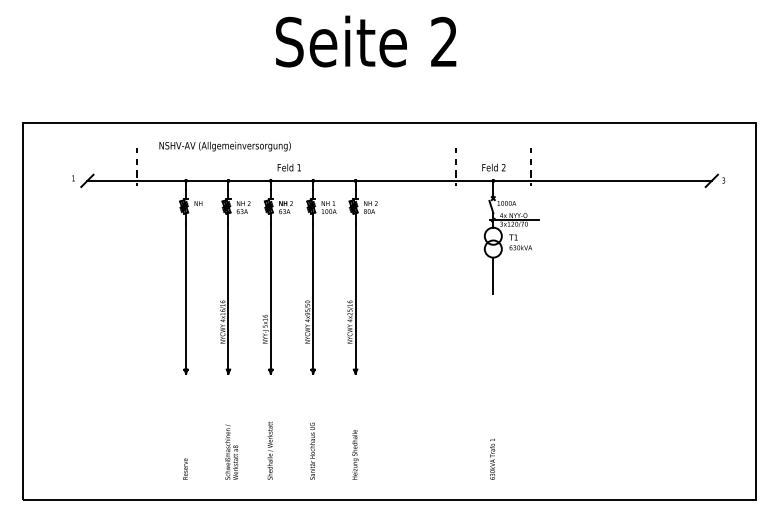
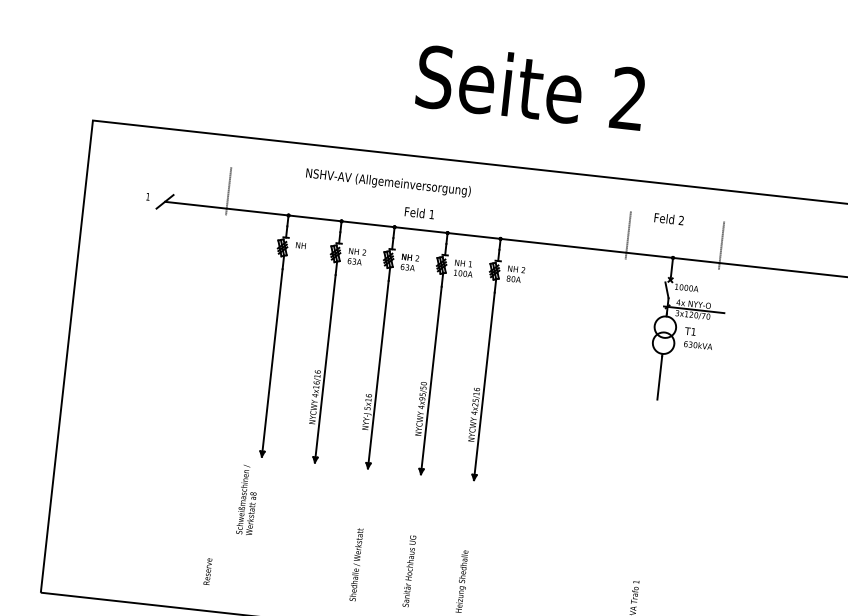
text: (366, 41) -> (531, 87), moved
text: (224, 146) -> (387, 182), moved
text: (493, 167) -> (668, 218), moved
text: (231, 451) -> (247, 499), moved
text: (185, 468) -> (208, 570), moved

